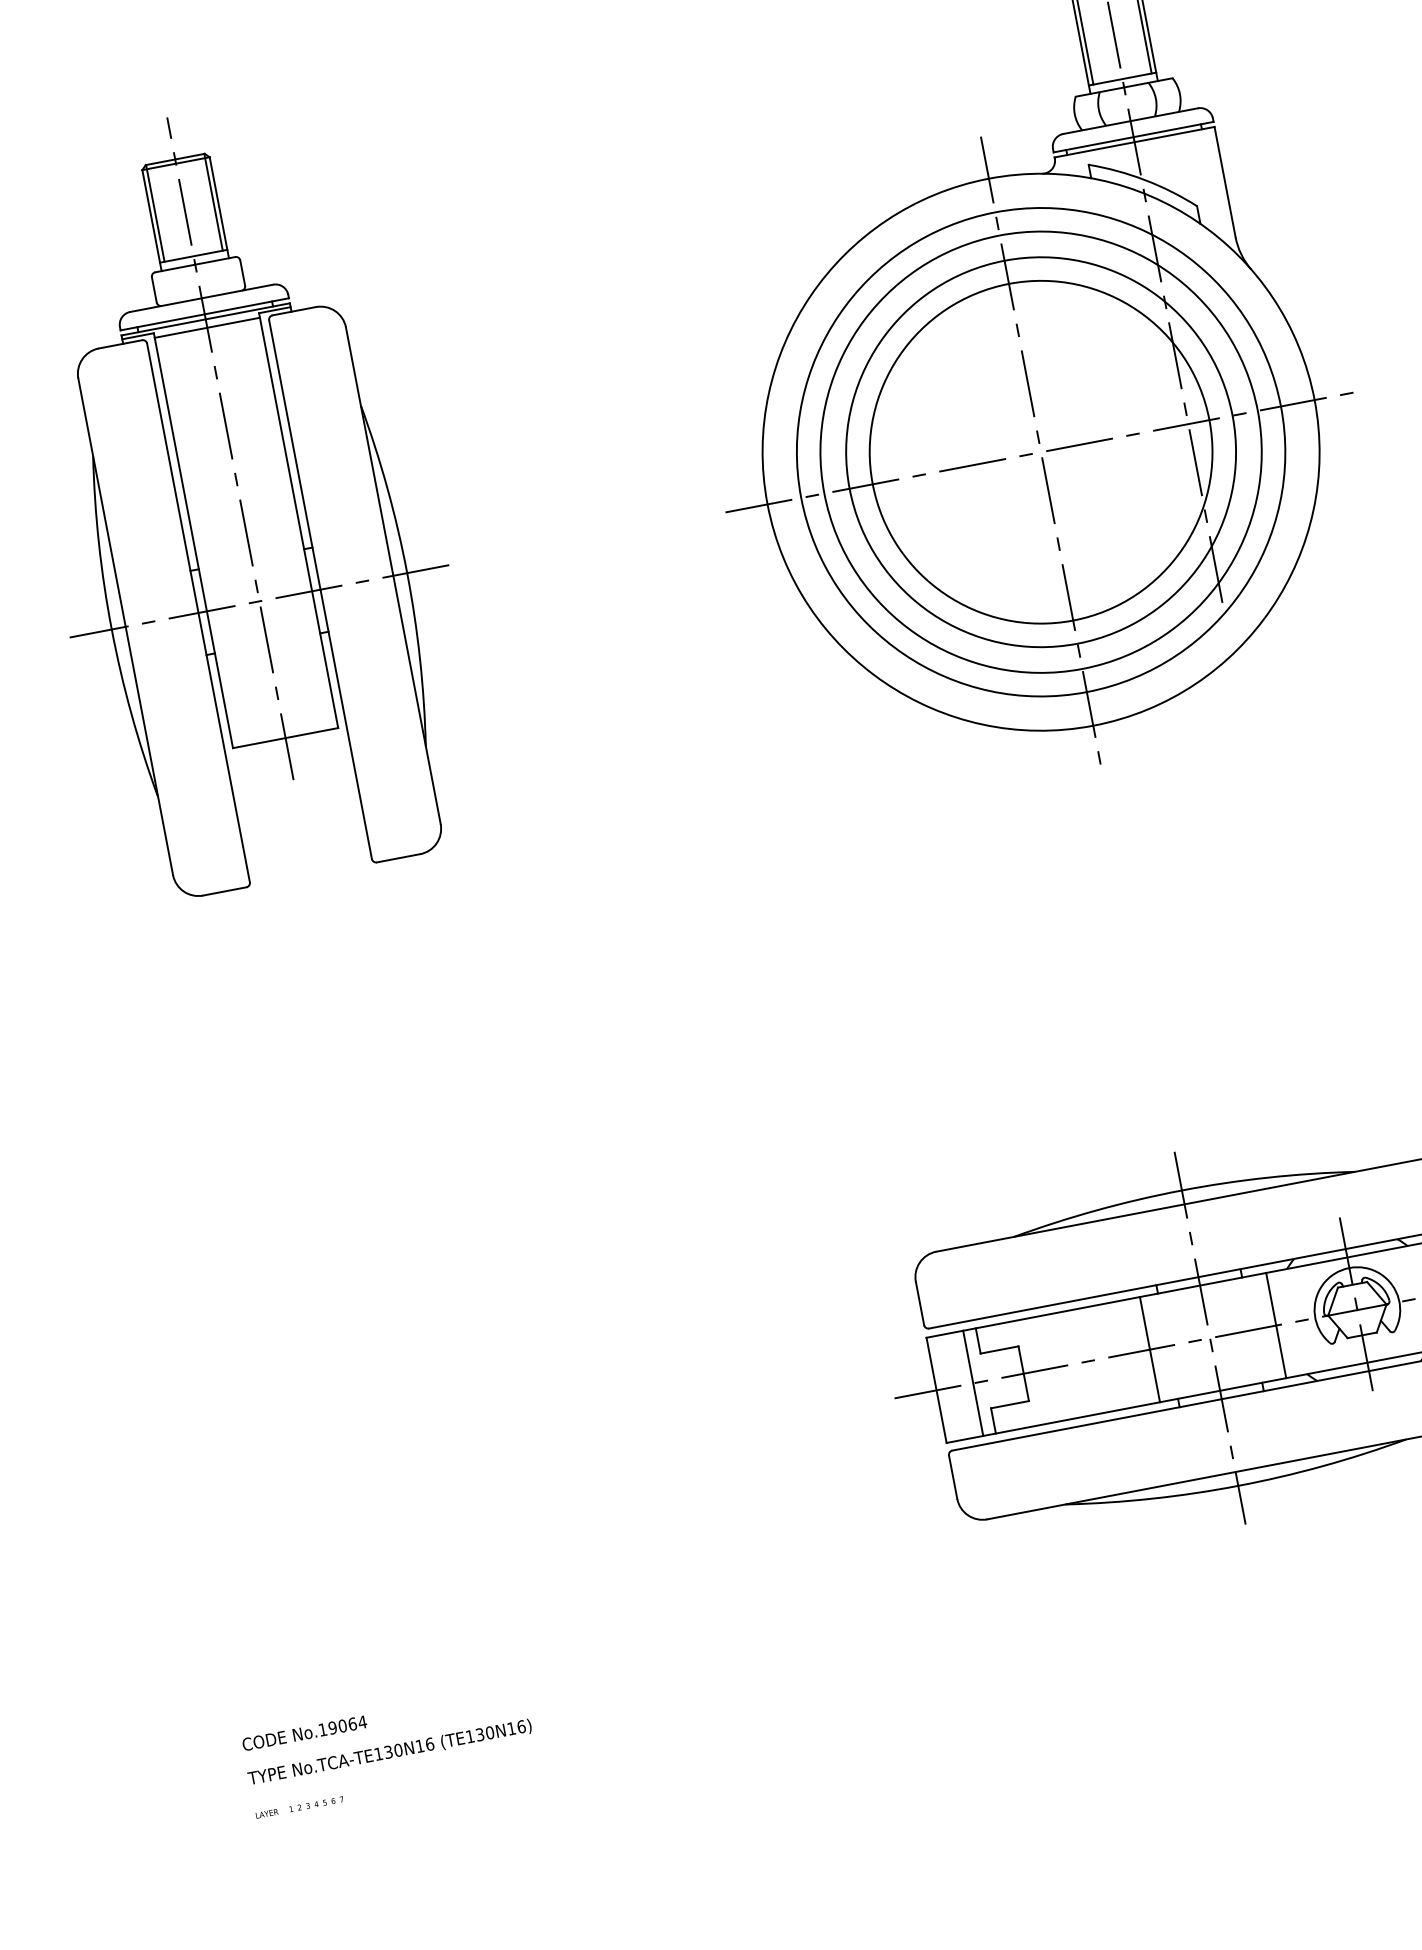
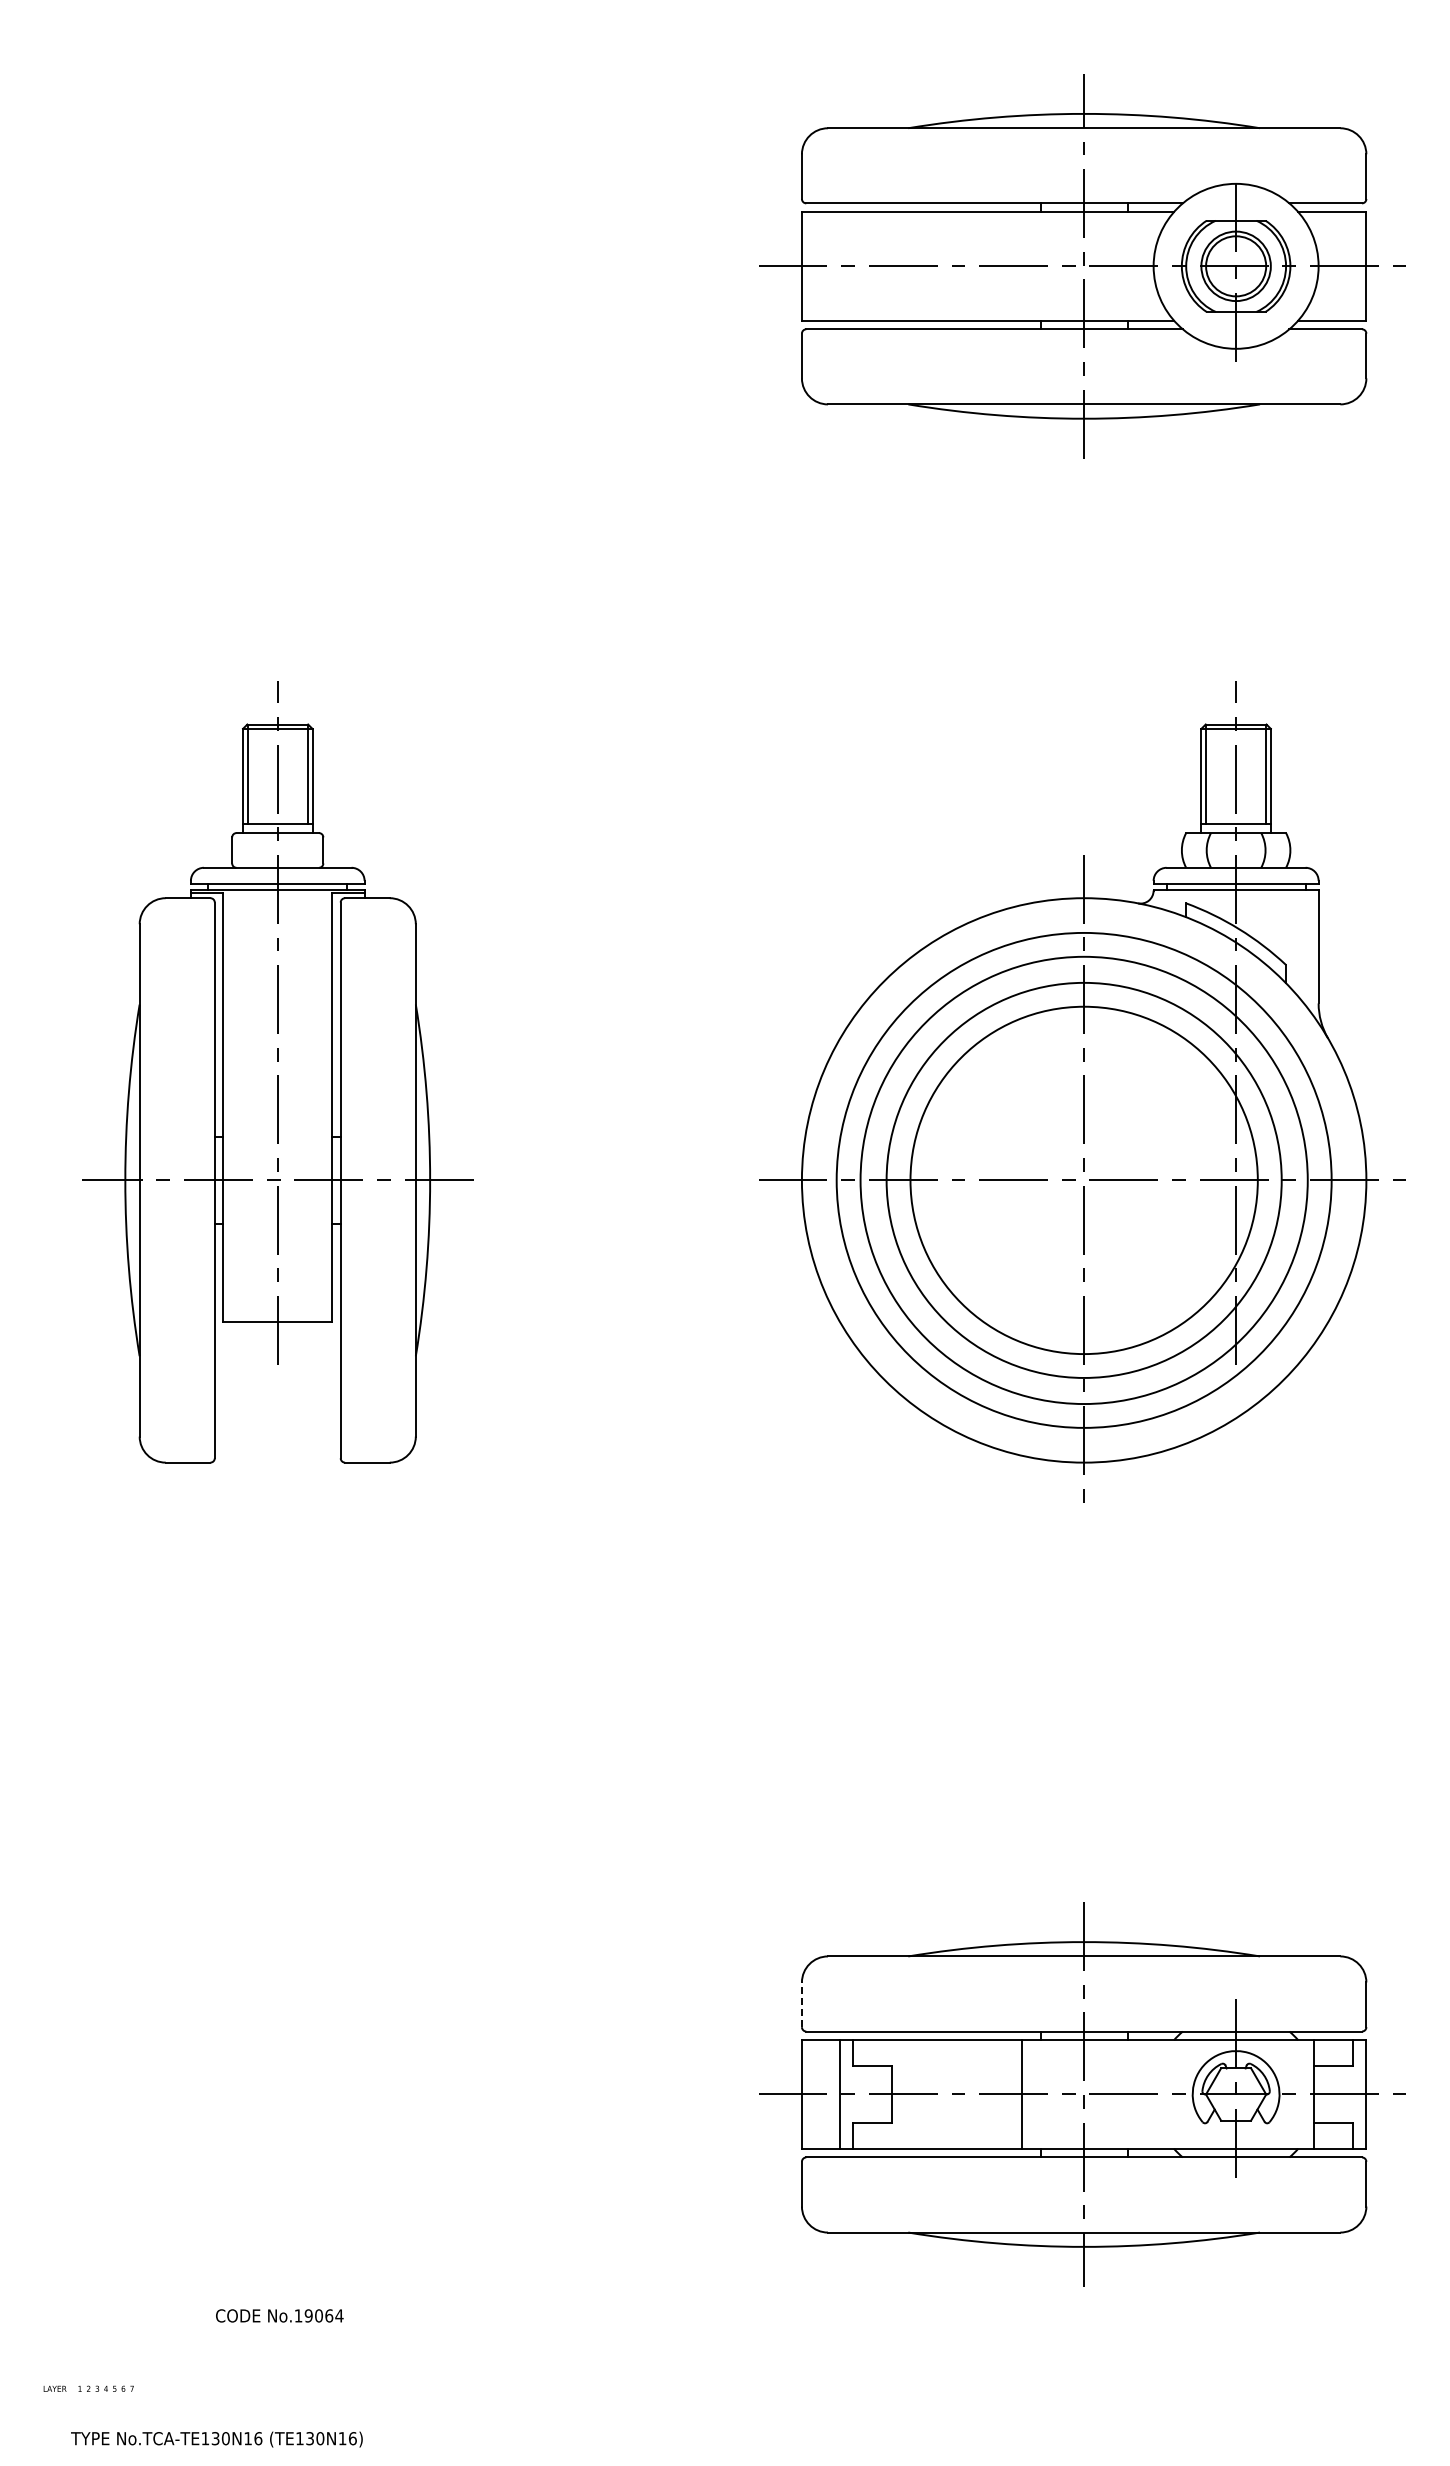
line: (207, 328) -> (277, 898), removed
line: (919, 1303) -> (801, 2004), solid -> dashed
line: (1276, 1325) -> (1152, 2094), removed
text: (304, 1732) -> (279, 2315), moved
text: (389, 1752) -> (216, 2439), moved

